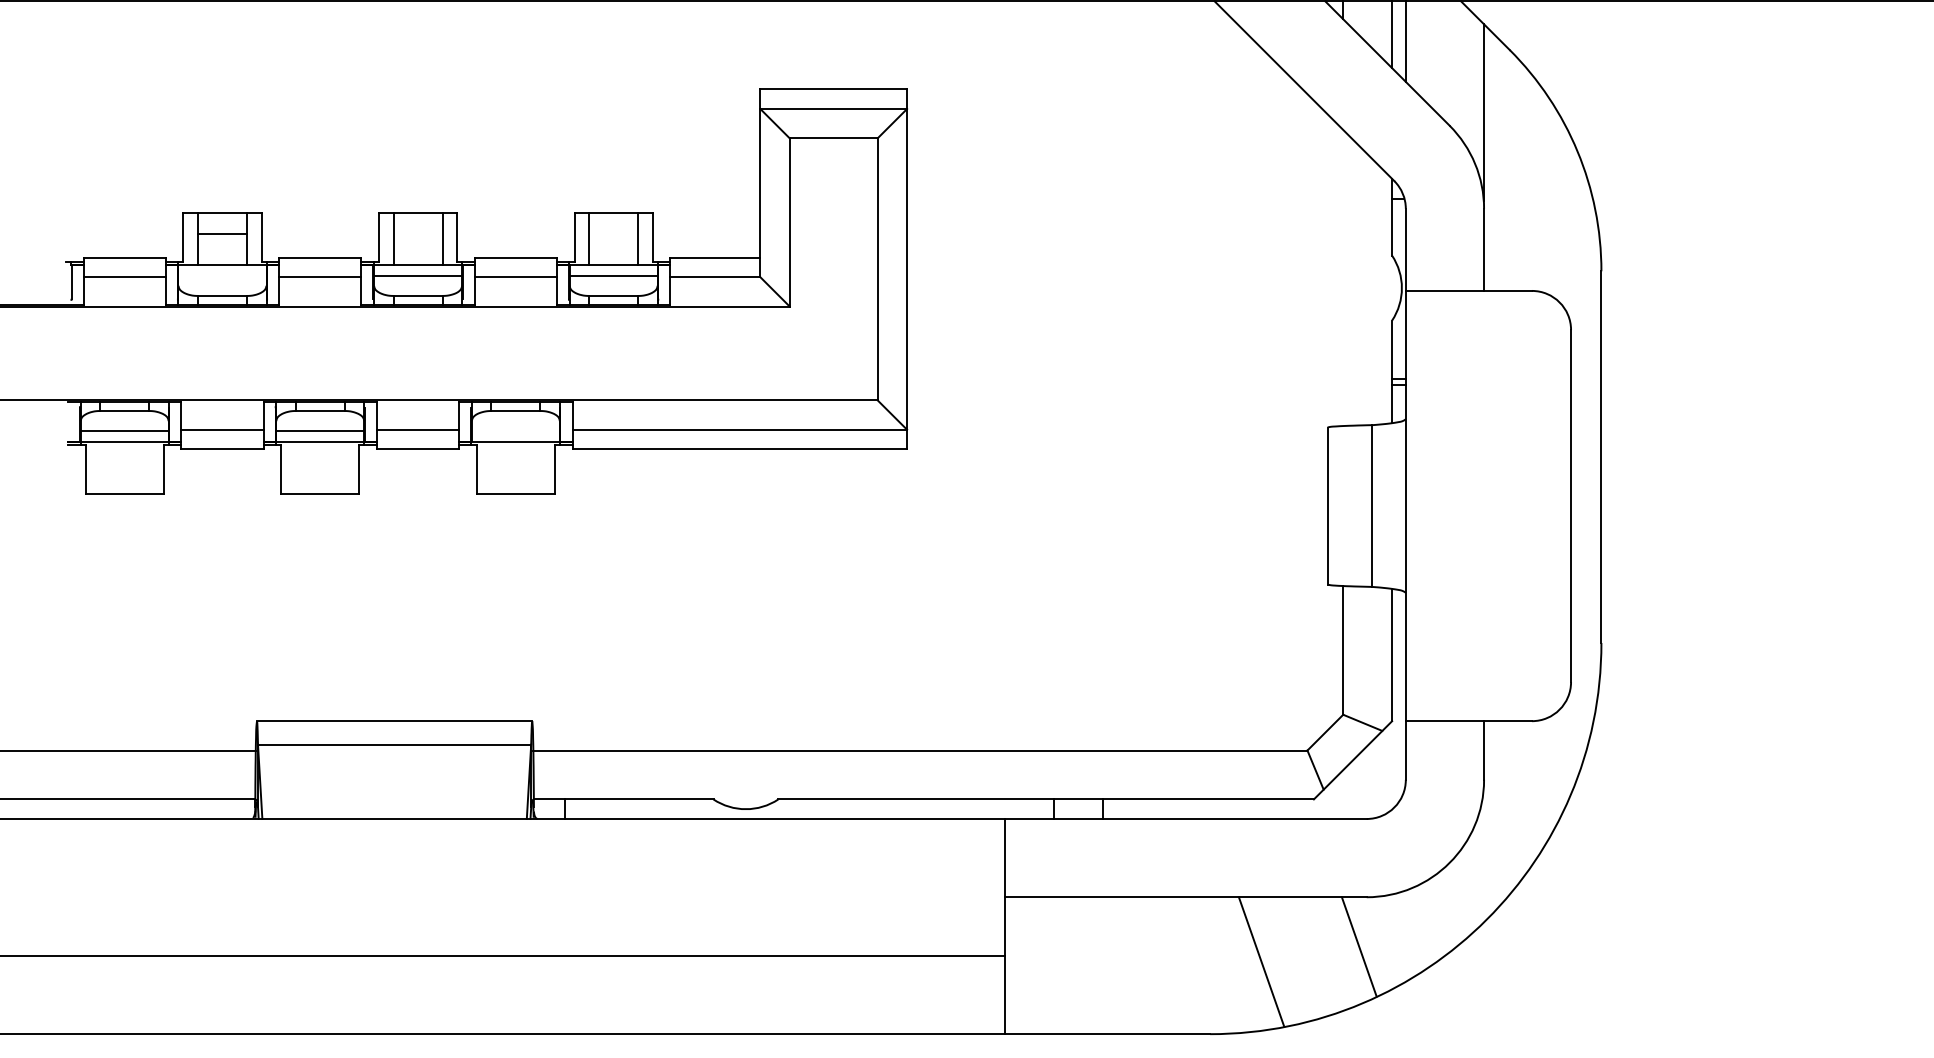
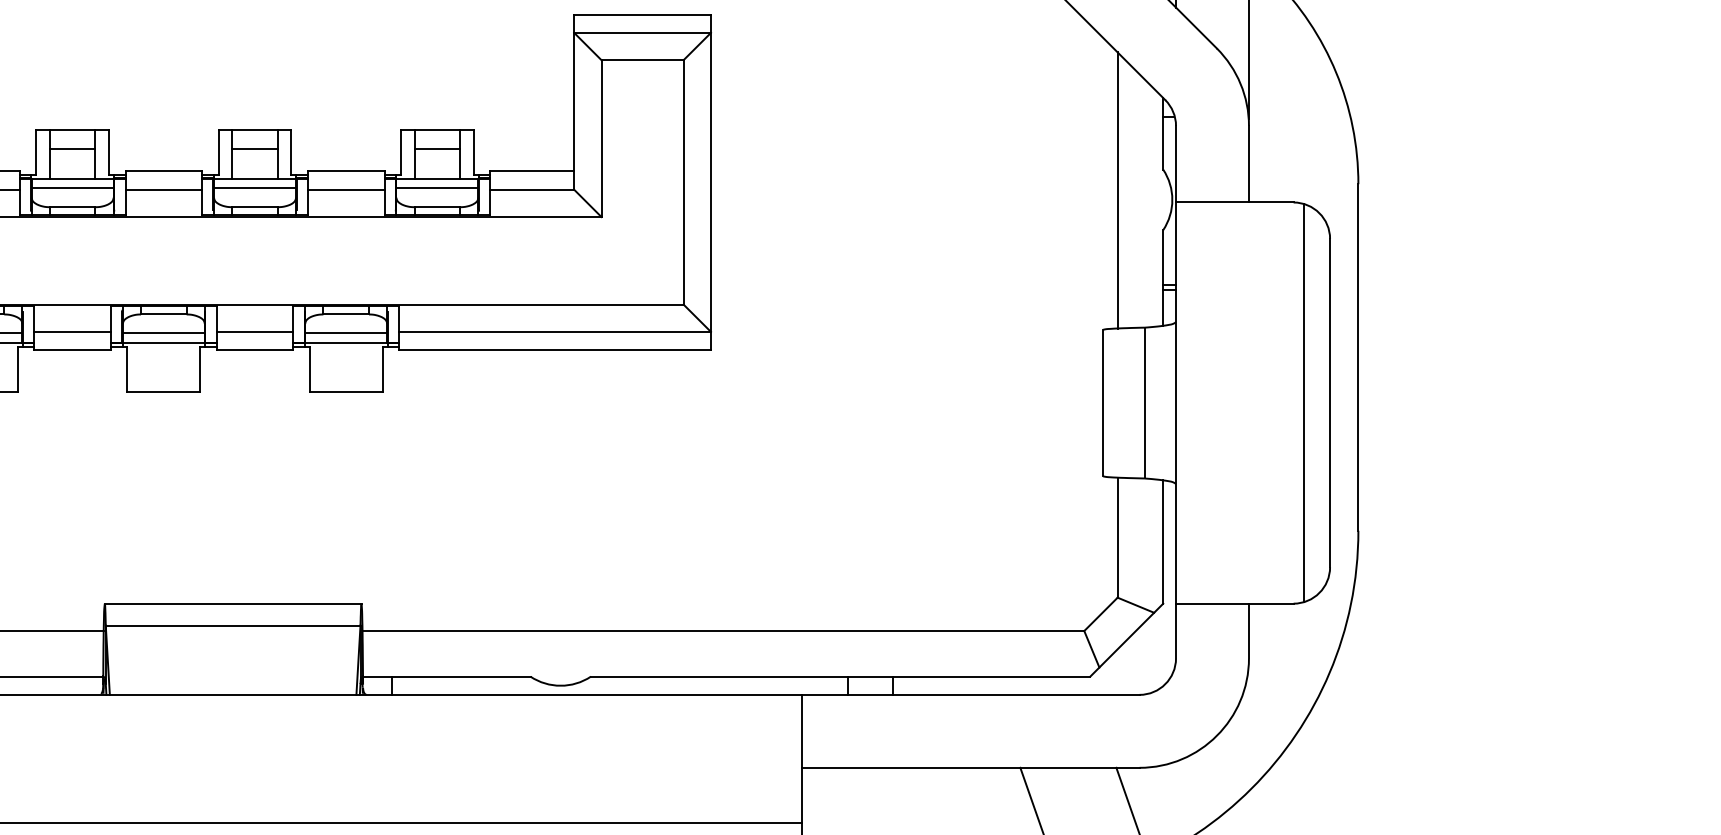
line: (417, 233) -> (254, 148), added
line: (613, 233) -> (437, 148), added
line: (222, 275) -> (72, 188), added
line: (1343, 277) -> (1117, 189), added
line: (515, 431) -> (345, 333), added
line: (1542, 505) -> (1303, 402), added

